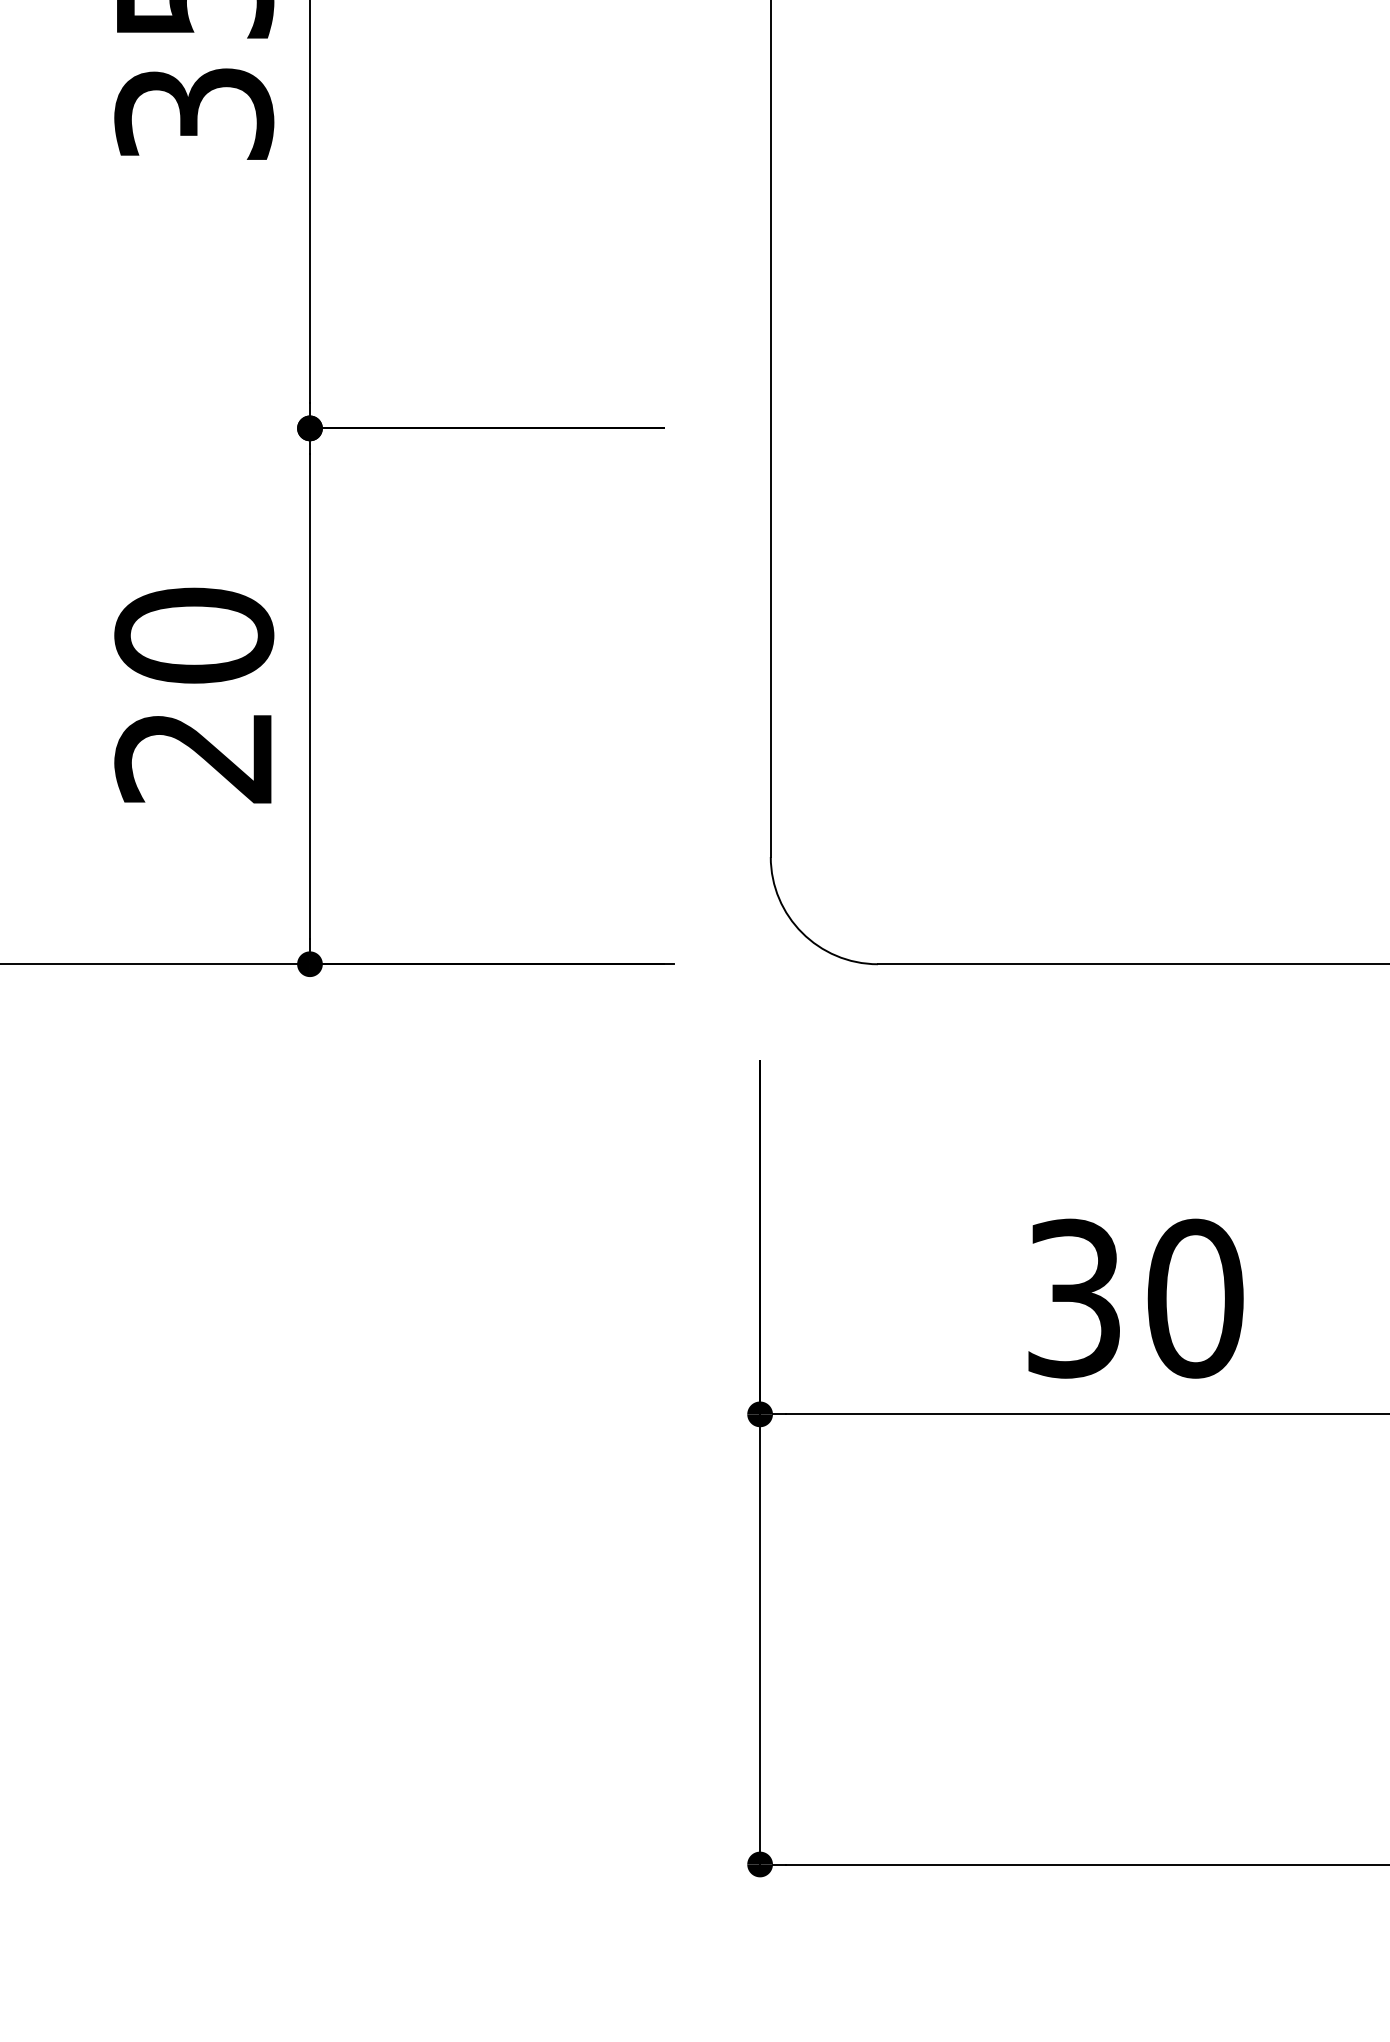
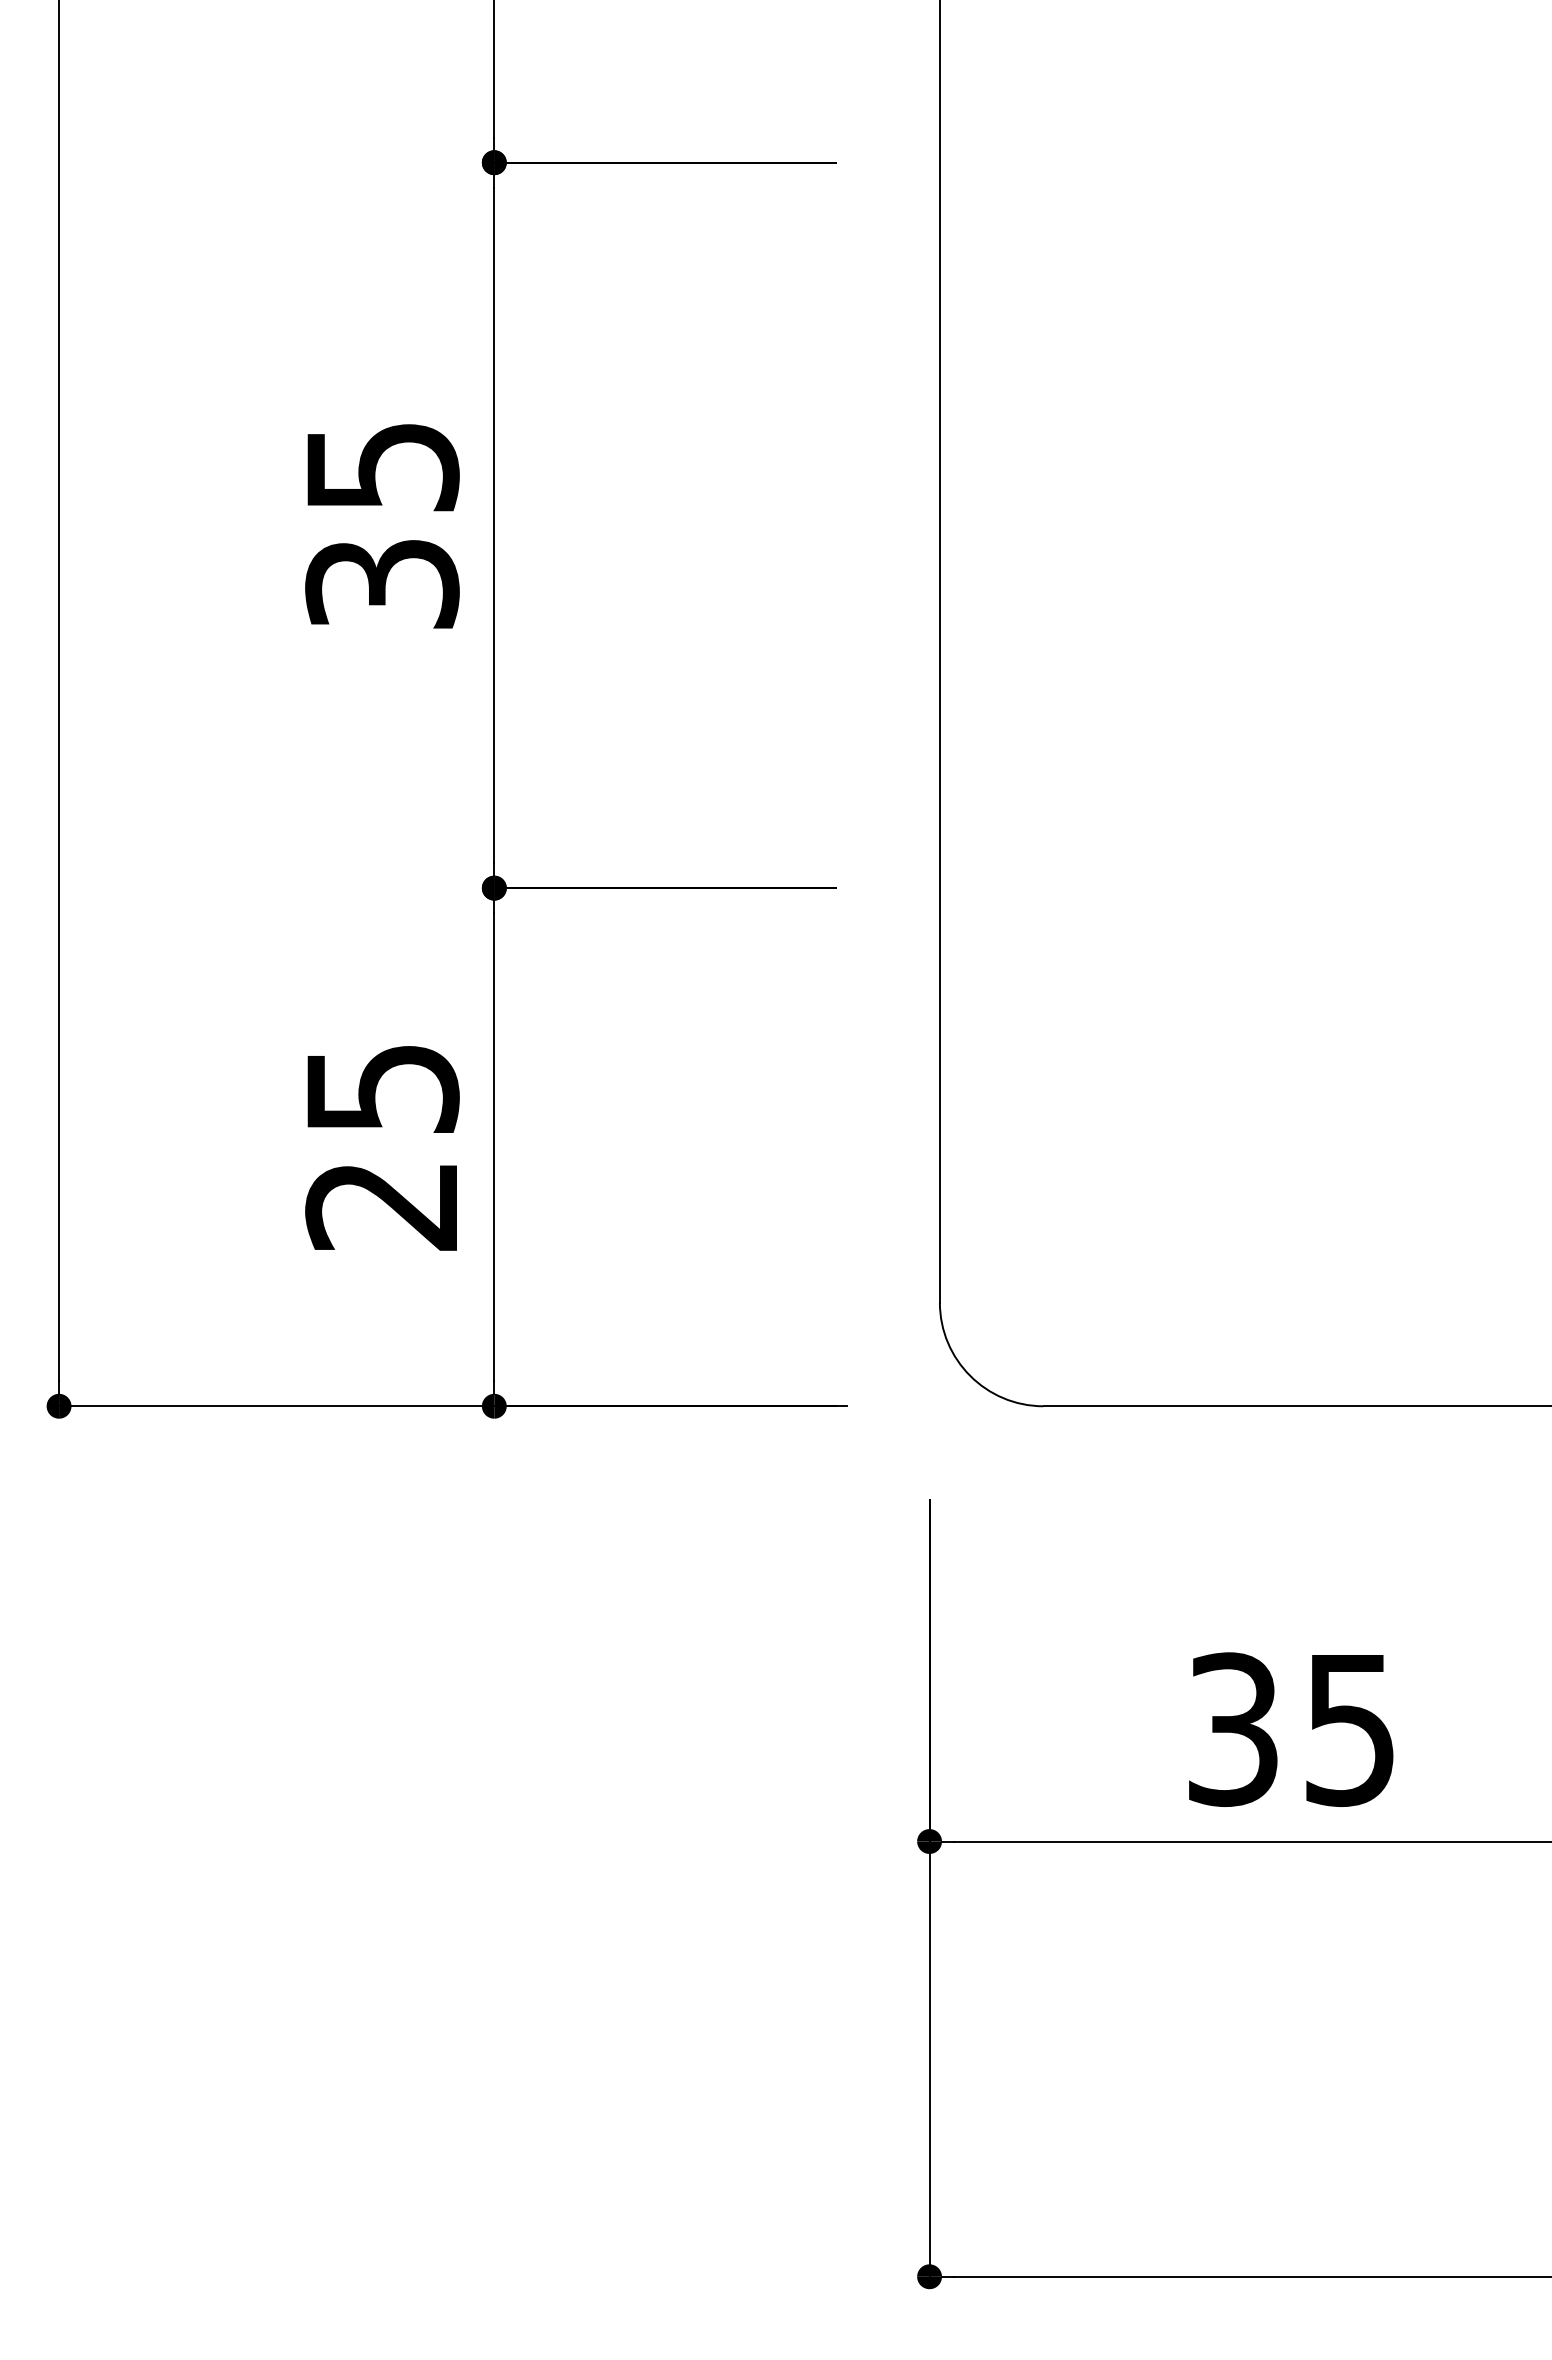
text: (194, 635) -> (382, 1088), 20 -> 25
text: (1195, 1298) -> (1350, 1729), 30 -> 35

